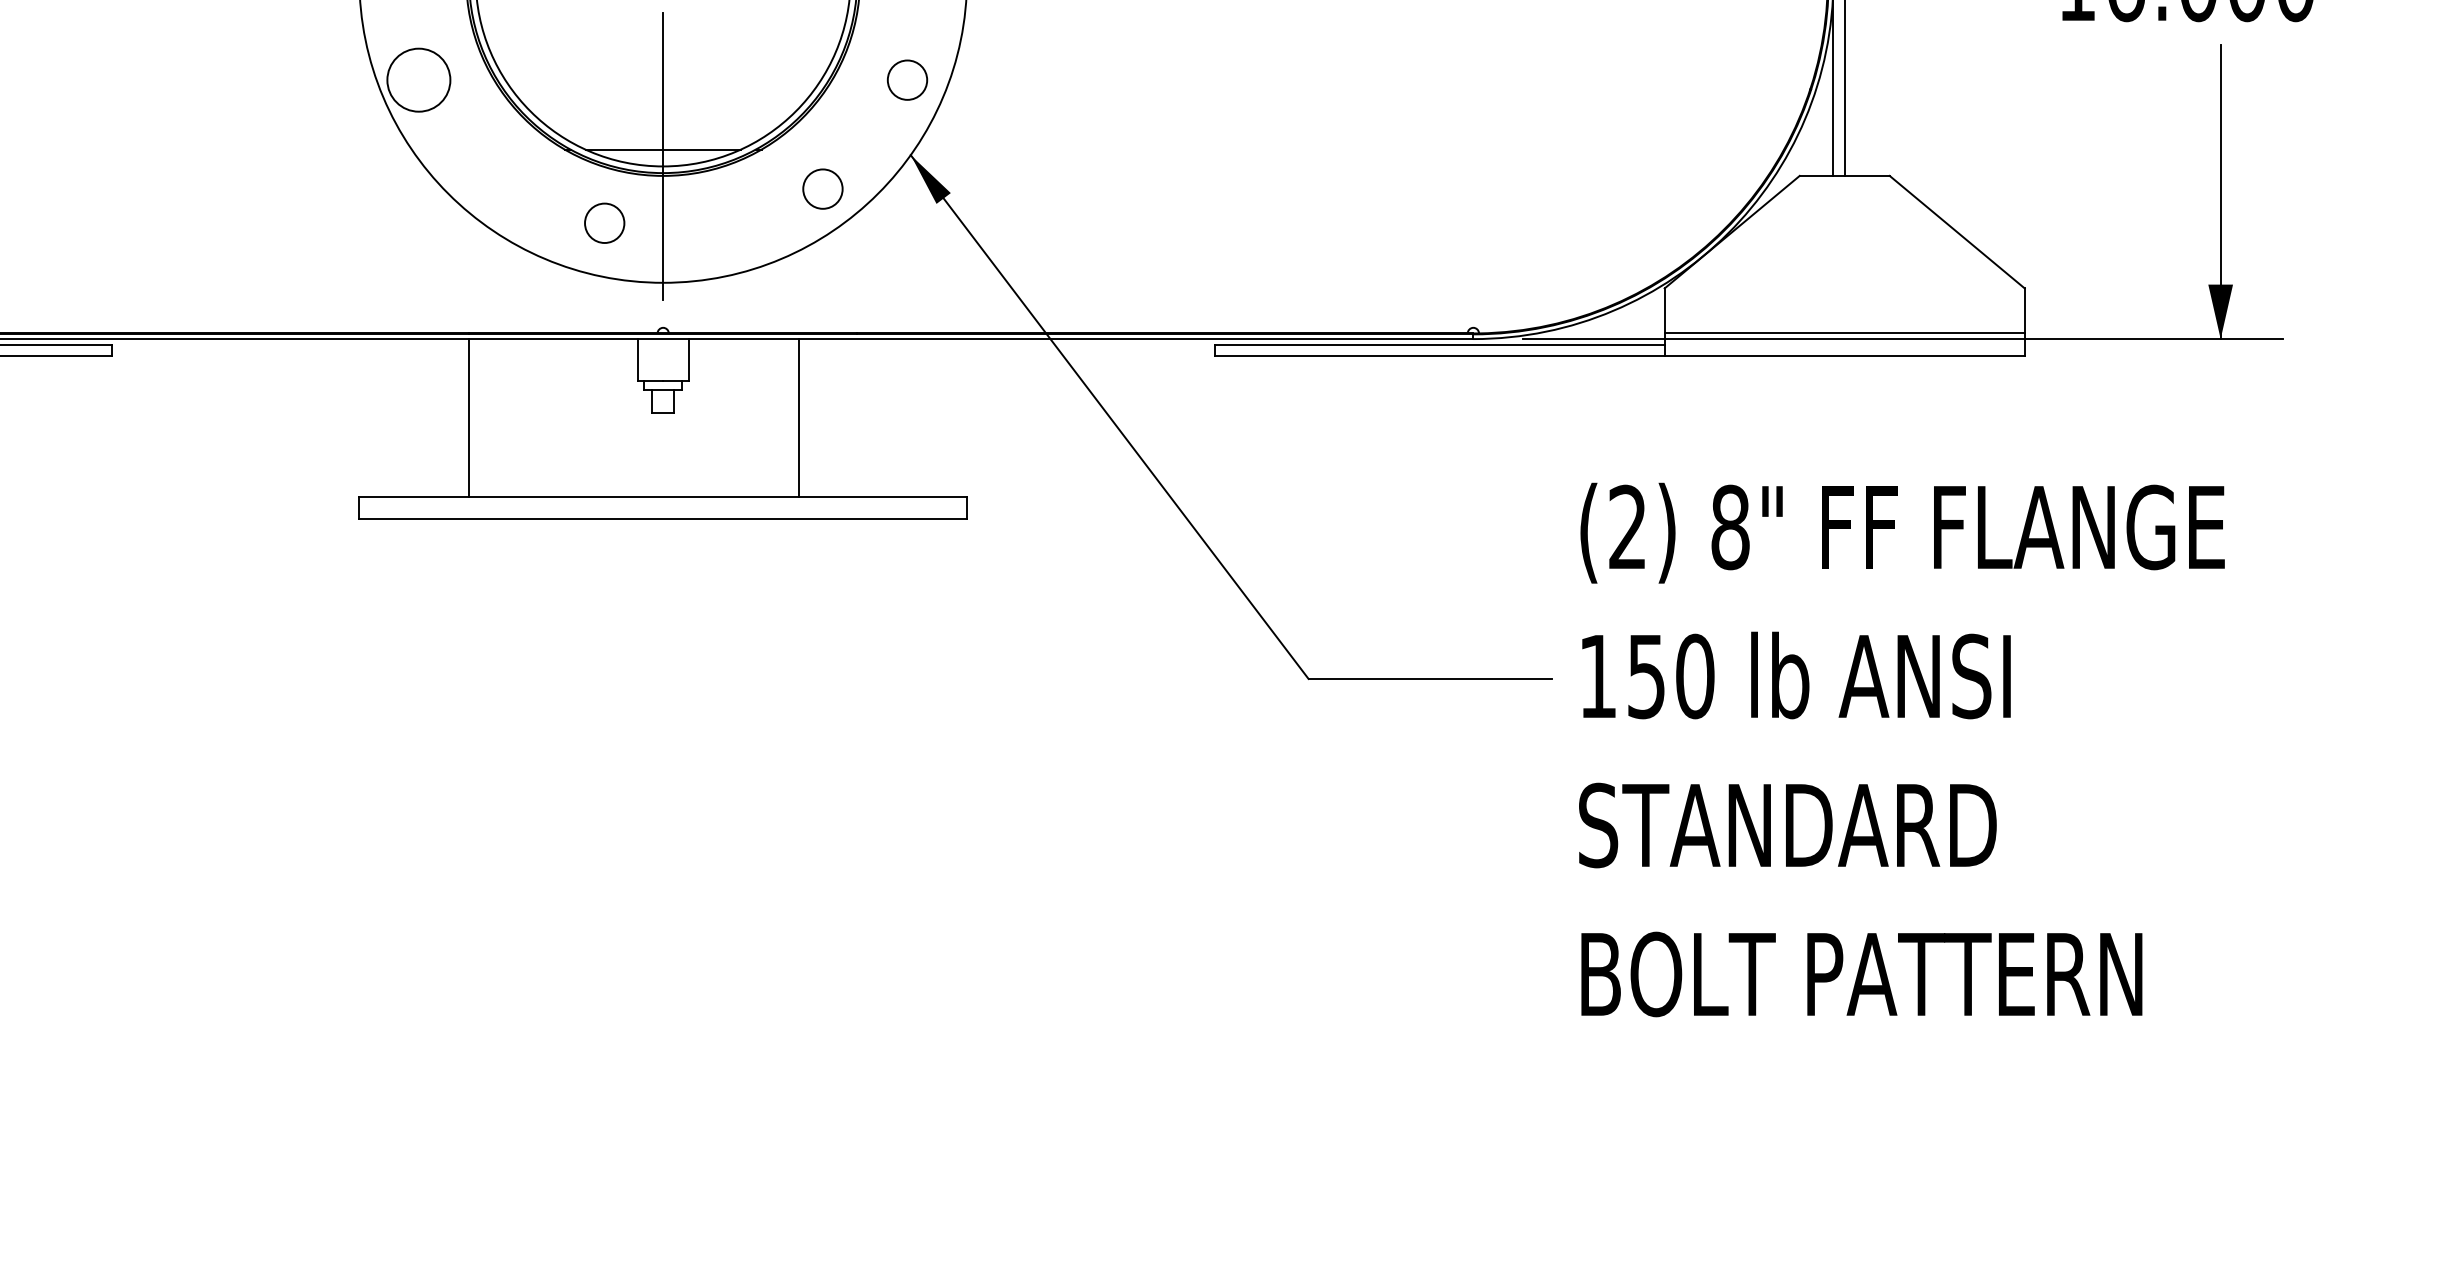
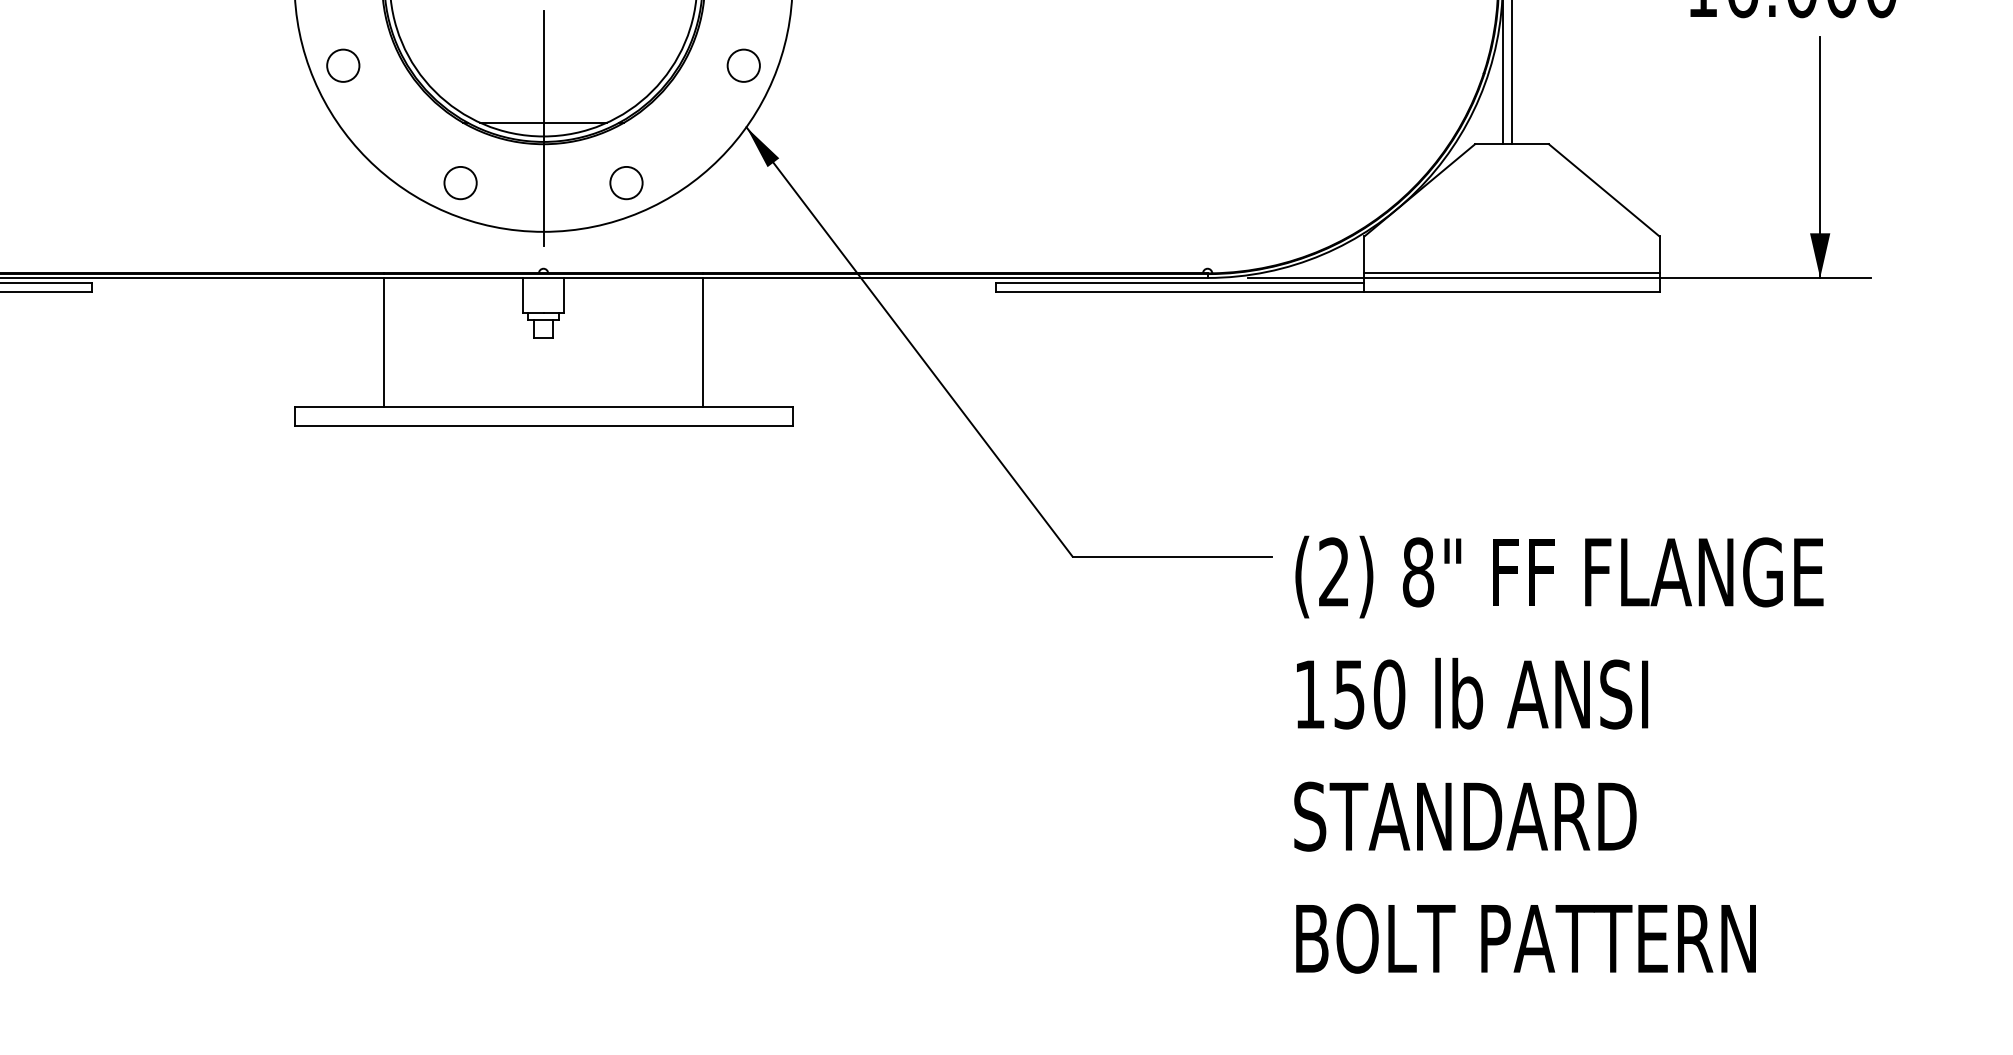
circle: (419, 79) -> (343, 65), size x0.62
circle: (822, 189) -> (626, 183), moved
circle: (604, 223) -> (460, 183), moved
line: (798, 417) -> (702, 342), moved
text: (1901, 749) -> (1558, 754), moved

